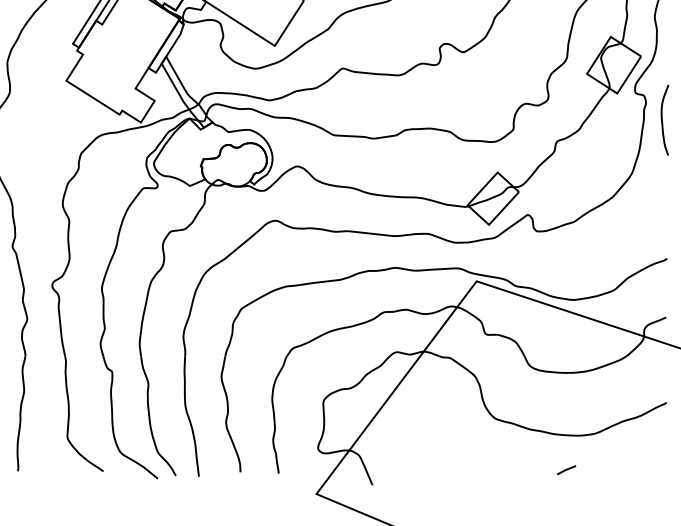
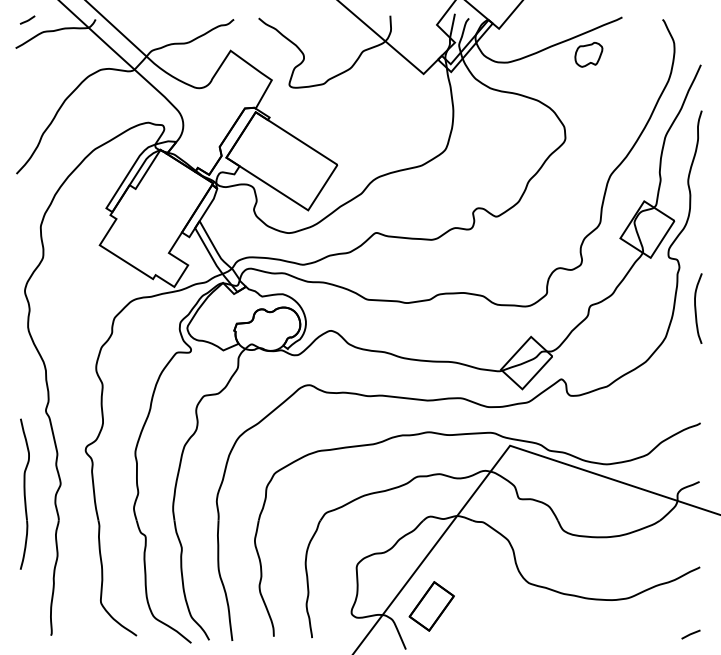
curve: (663, 120) -> (696, 308), moved
part: (398, 442) -> (431, 606), added
line: (566, 470) -> (690, 634), moved

